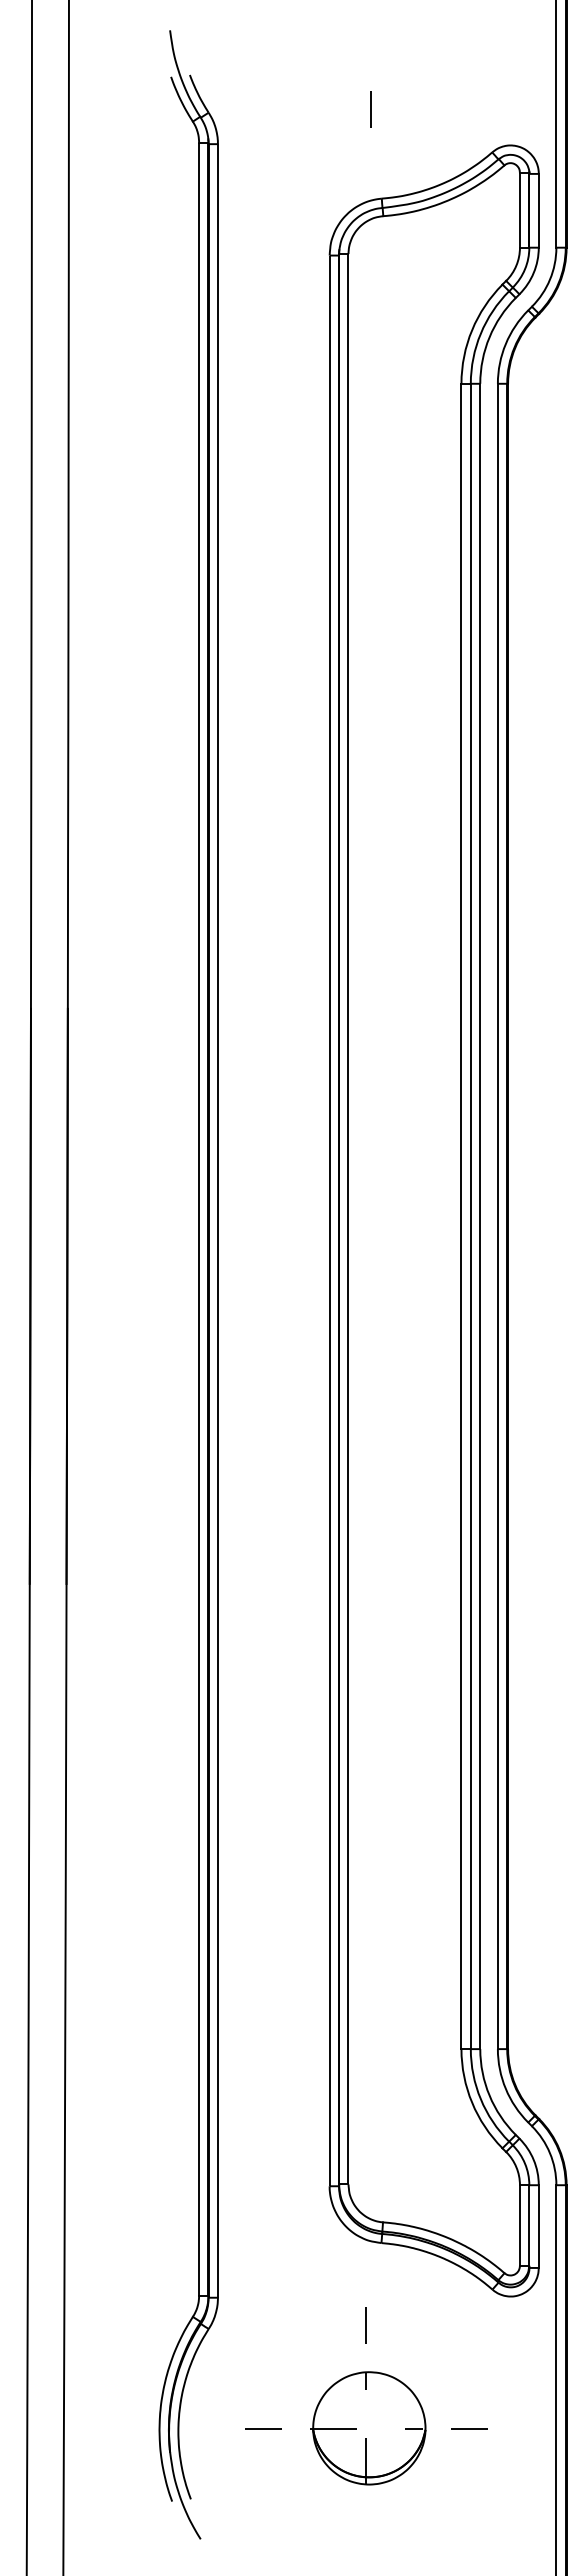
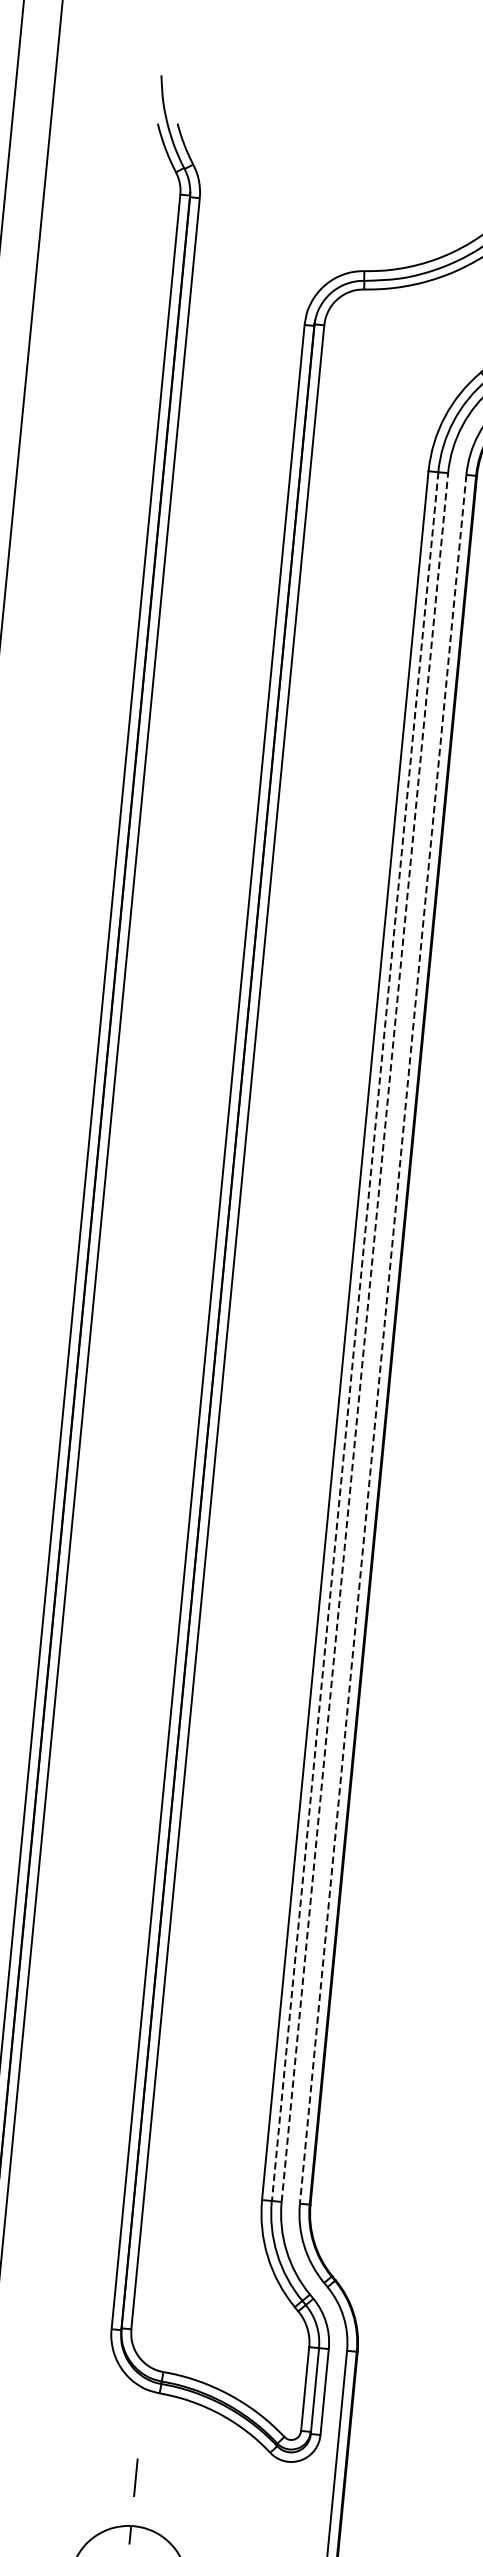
line: (371, 109) -> (362, 177), removed
line: (470, 1216) -> (354, 1336), solid -> dashed
line: (480, 1216) -> (365, 1337), solid -> dashed
line: (497, 1216) -> (382, 1339), solid -> dashed

